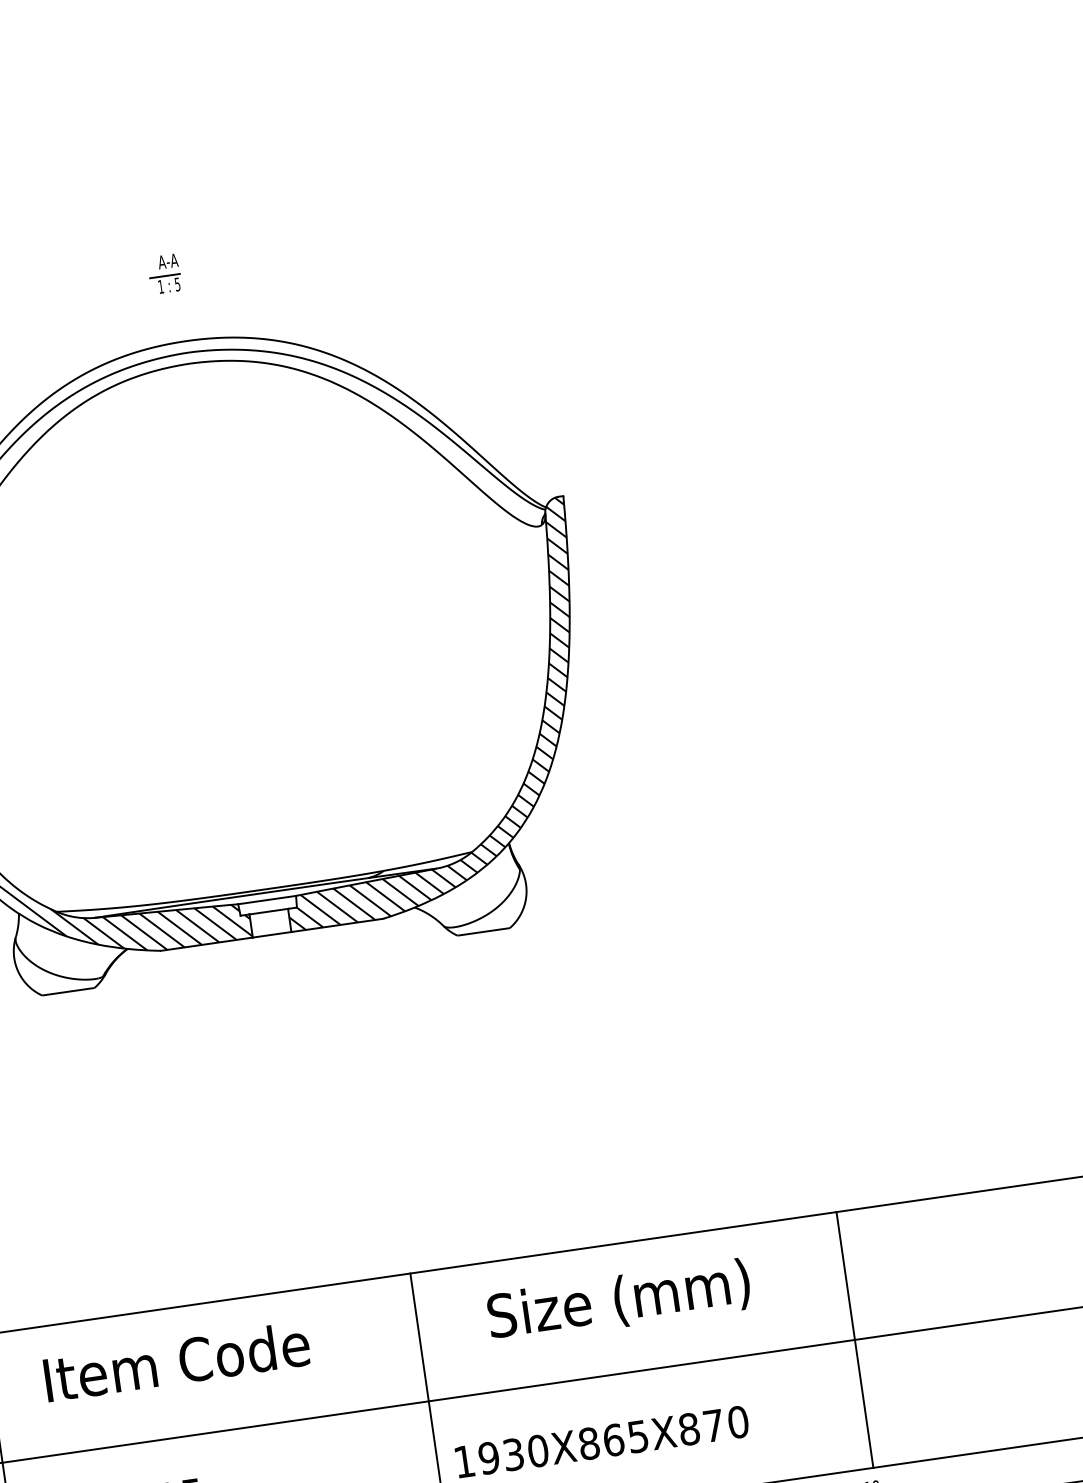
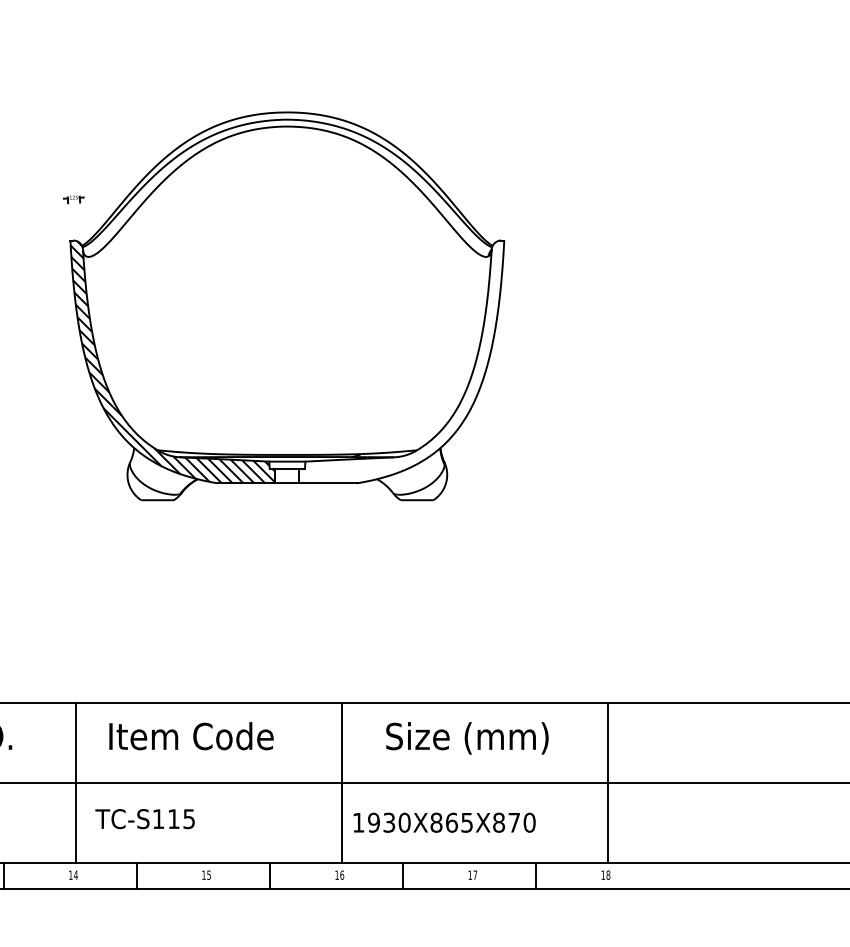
part: (164, 274) -> (279, 69), removed
hatch: (426, 713) -> (401, 361), removed

